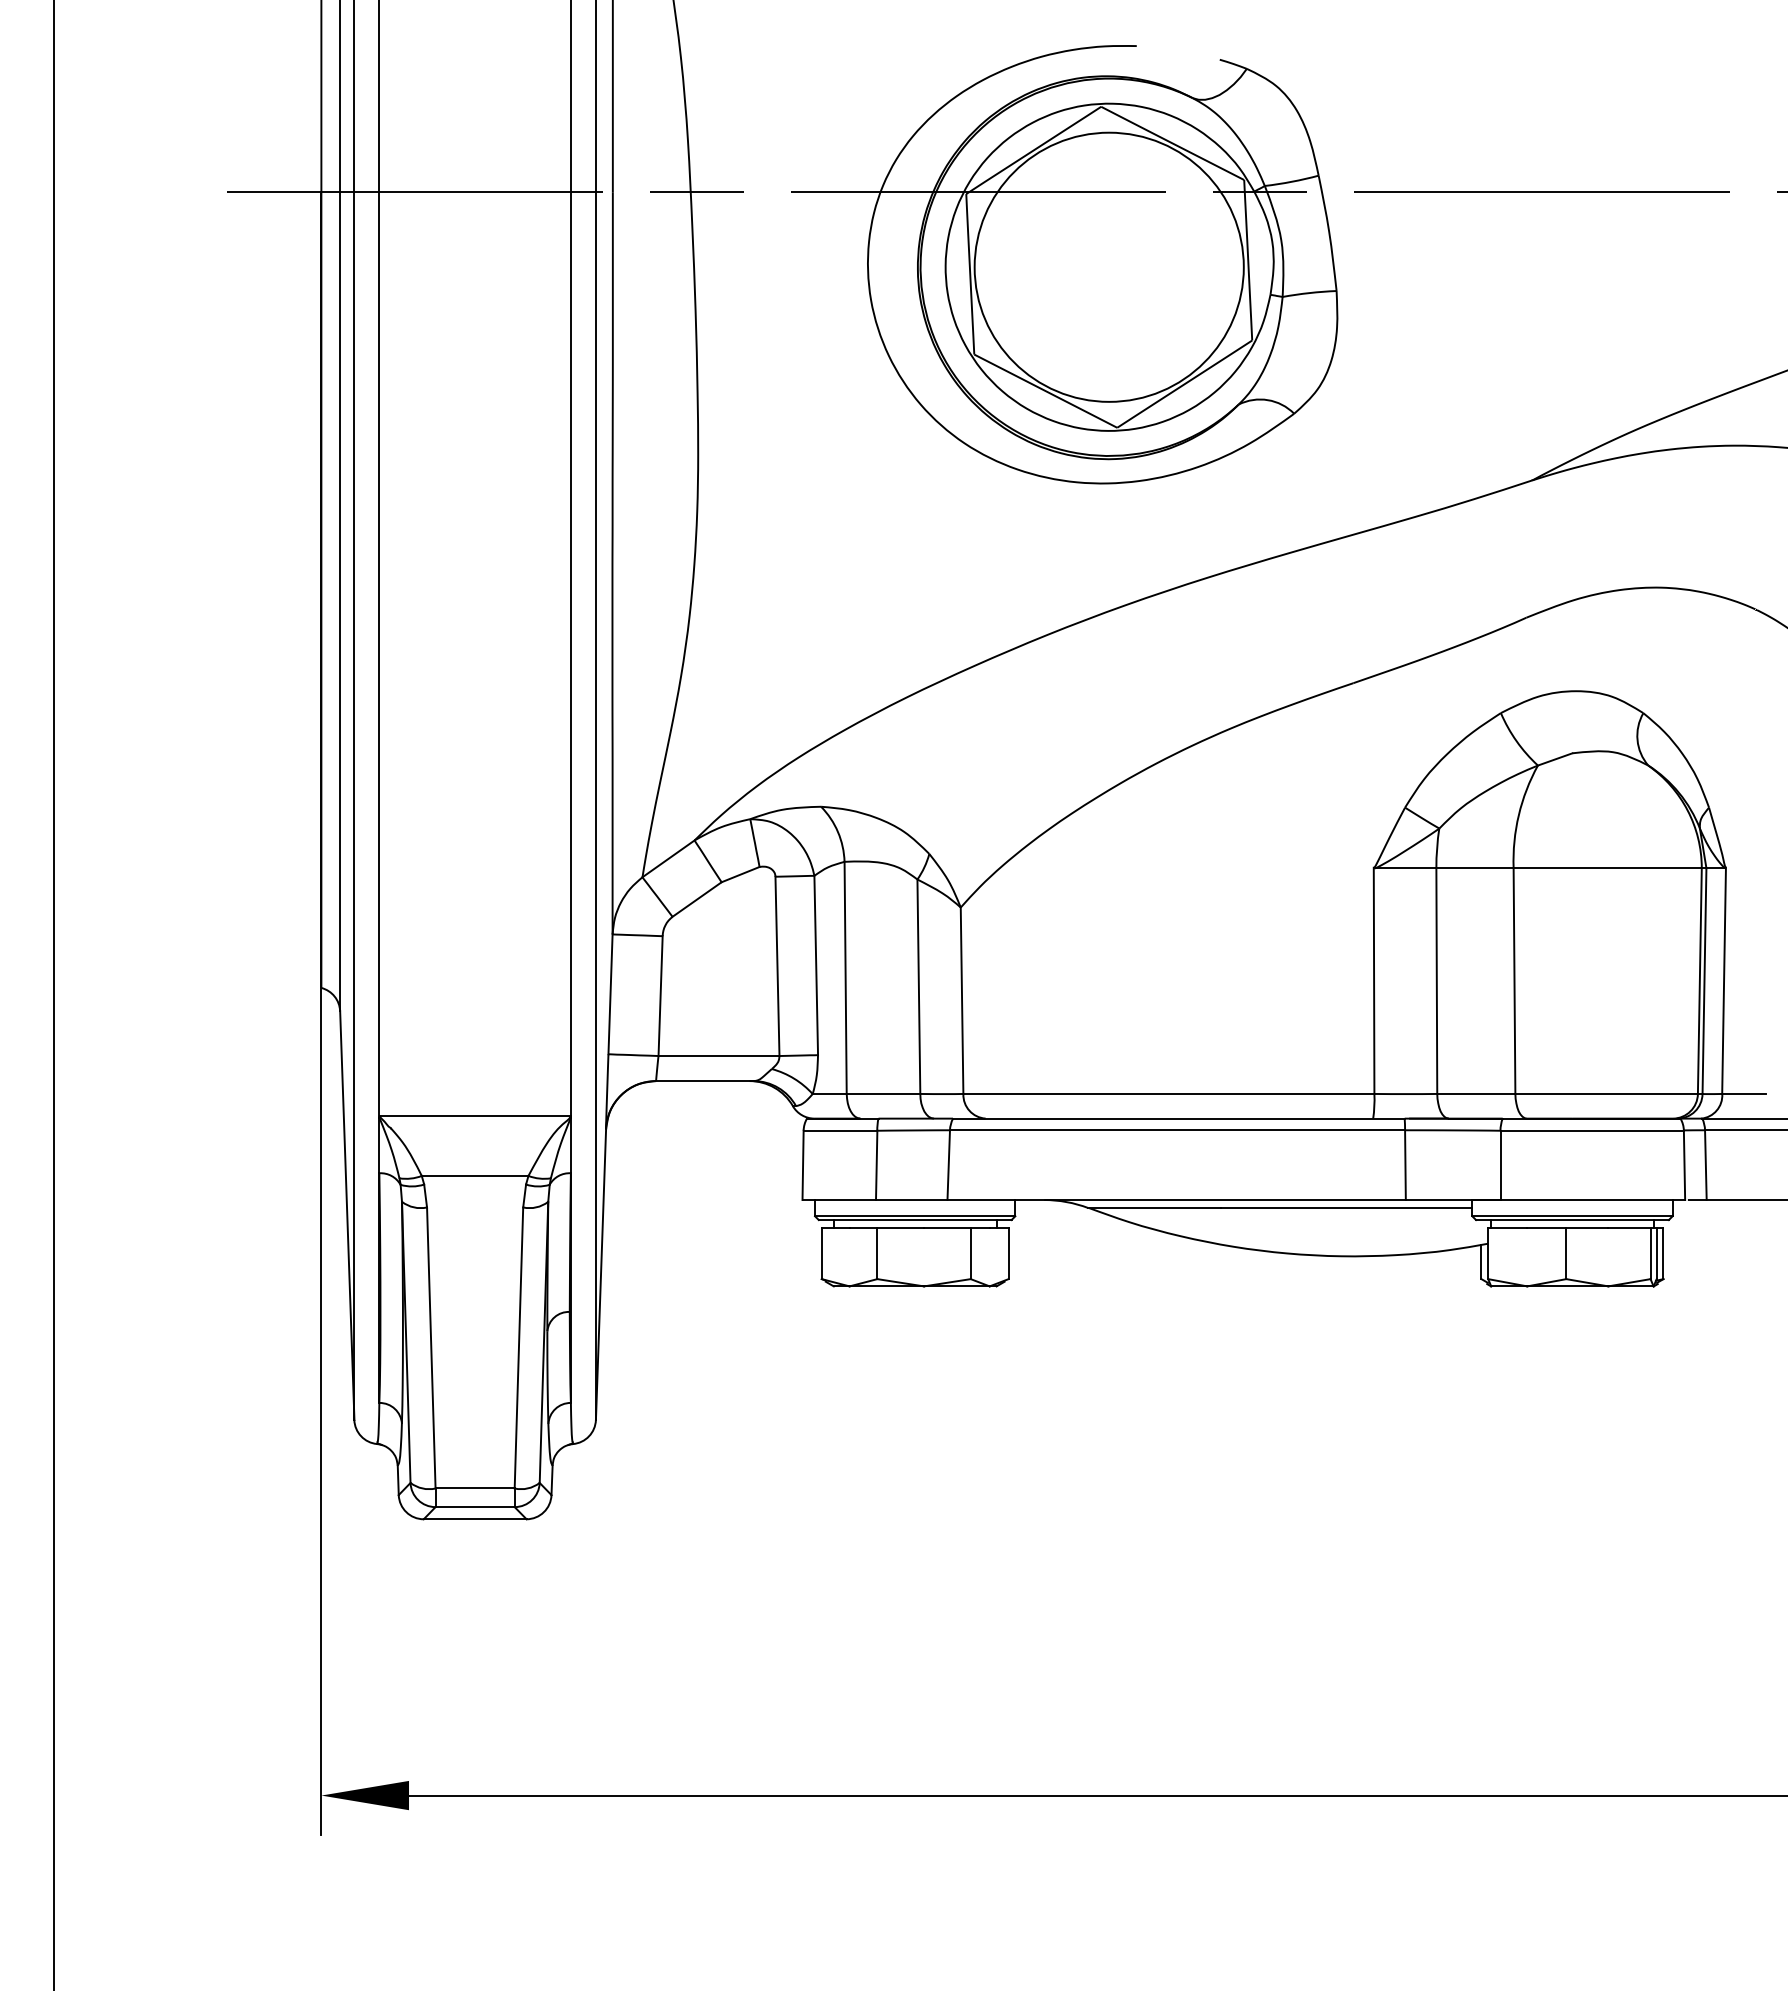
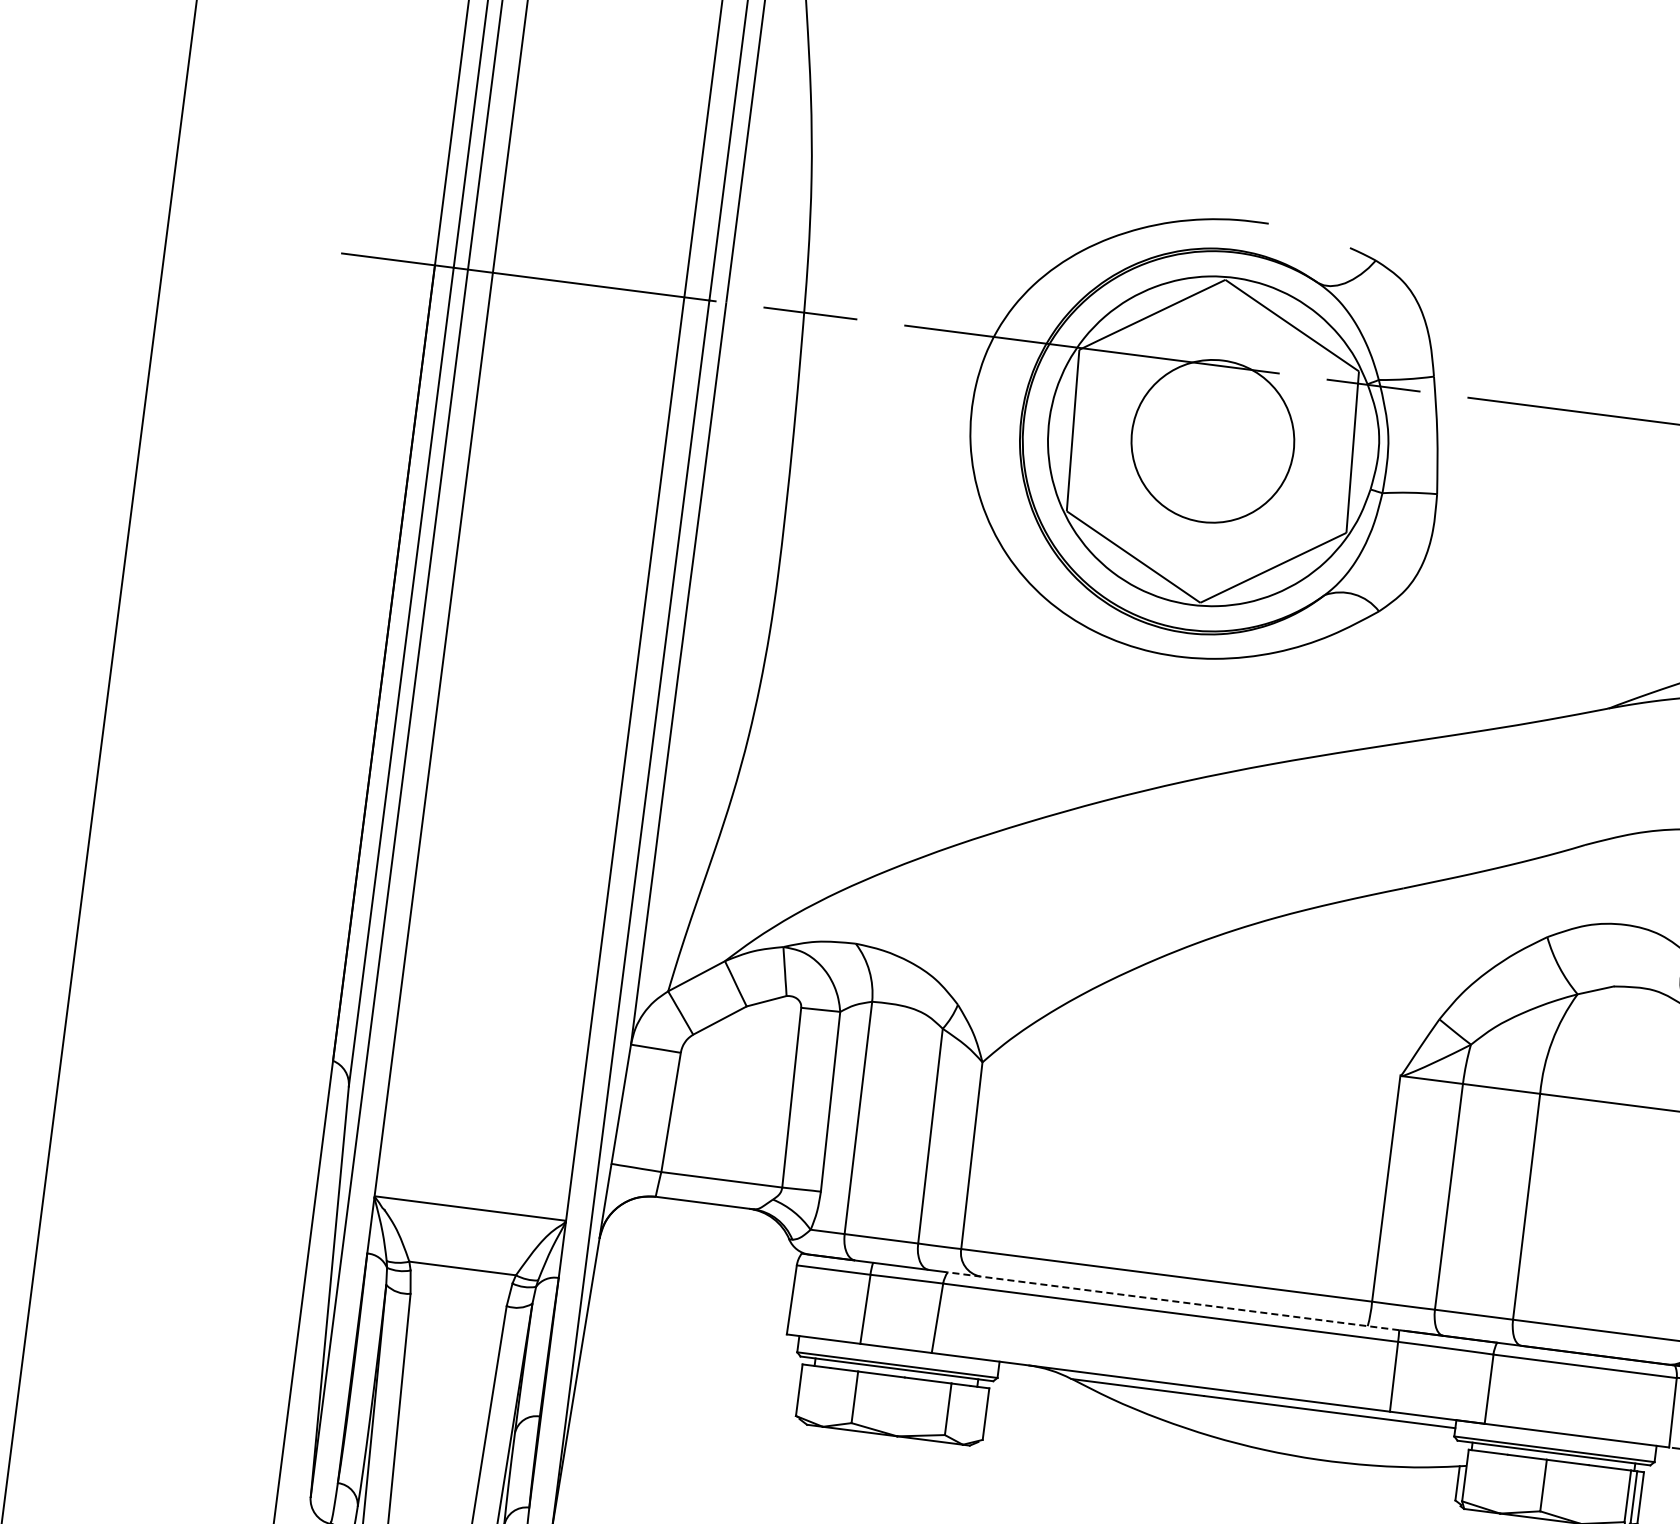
circle: (1108, 266) -> (1212, 440), size x0.6
line: (1178, 1118) -> (1173, 1301), solid -> dashed

